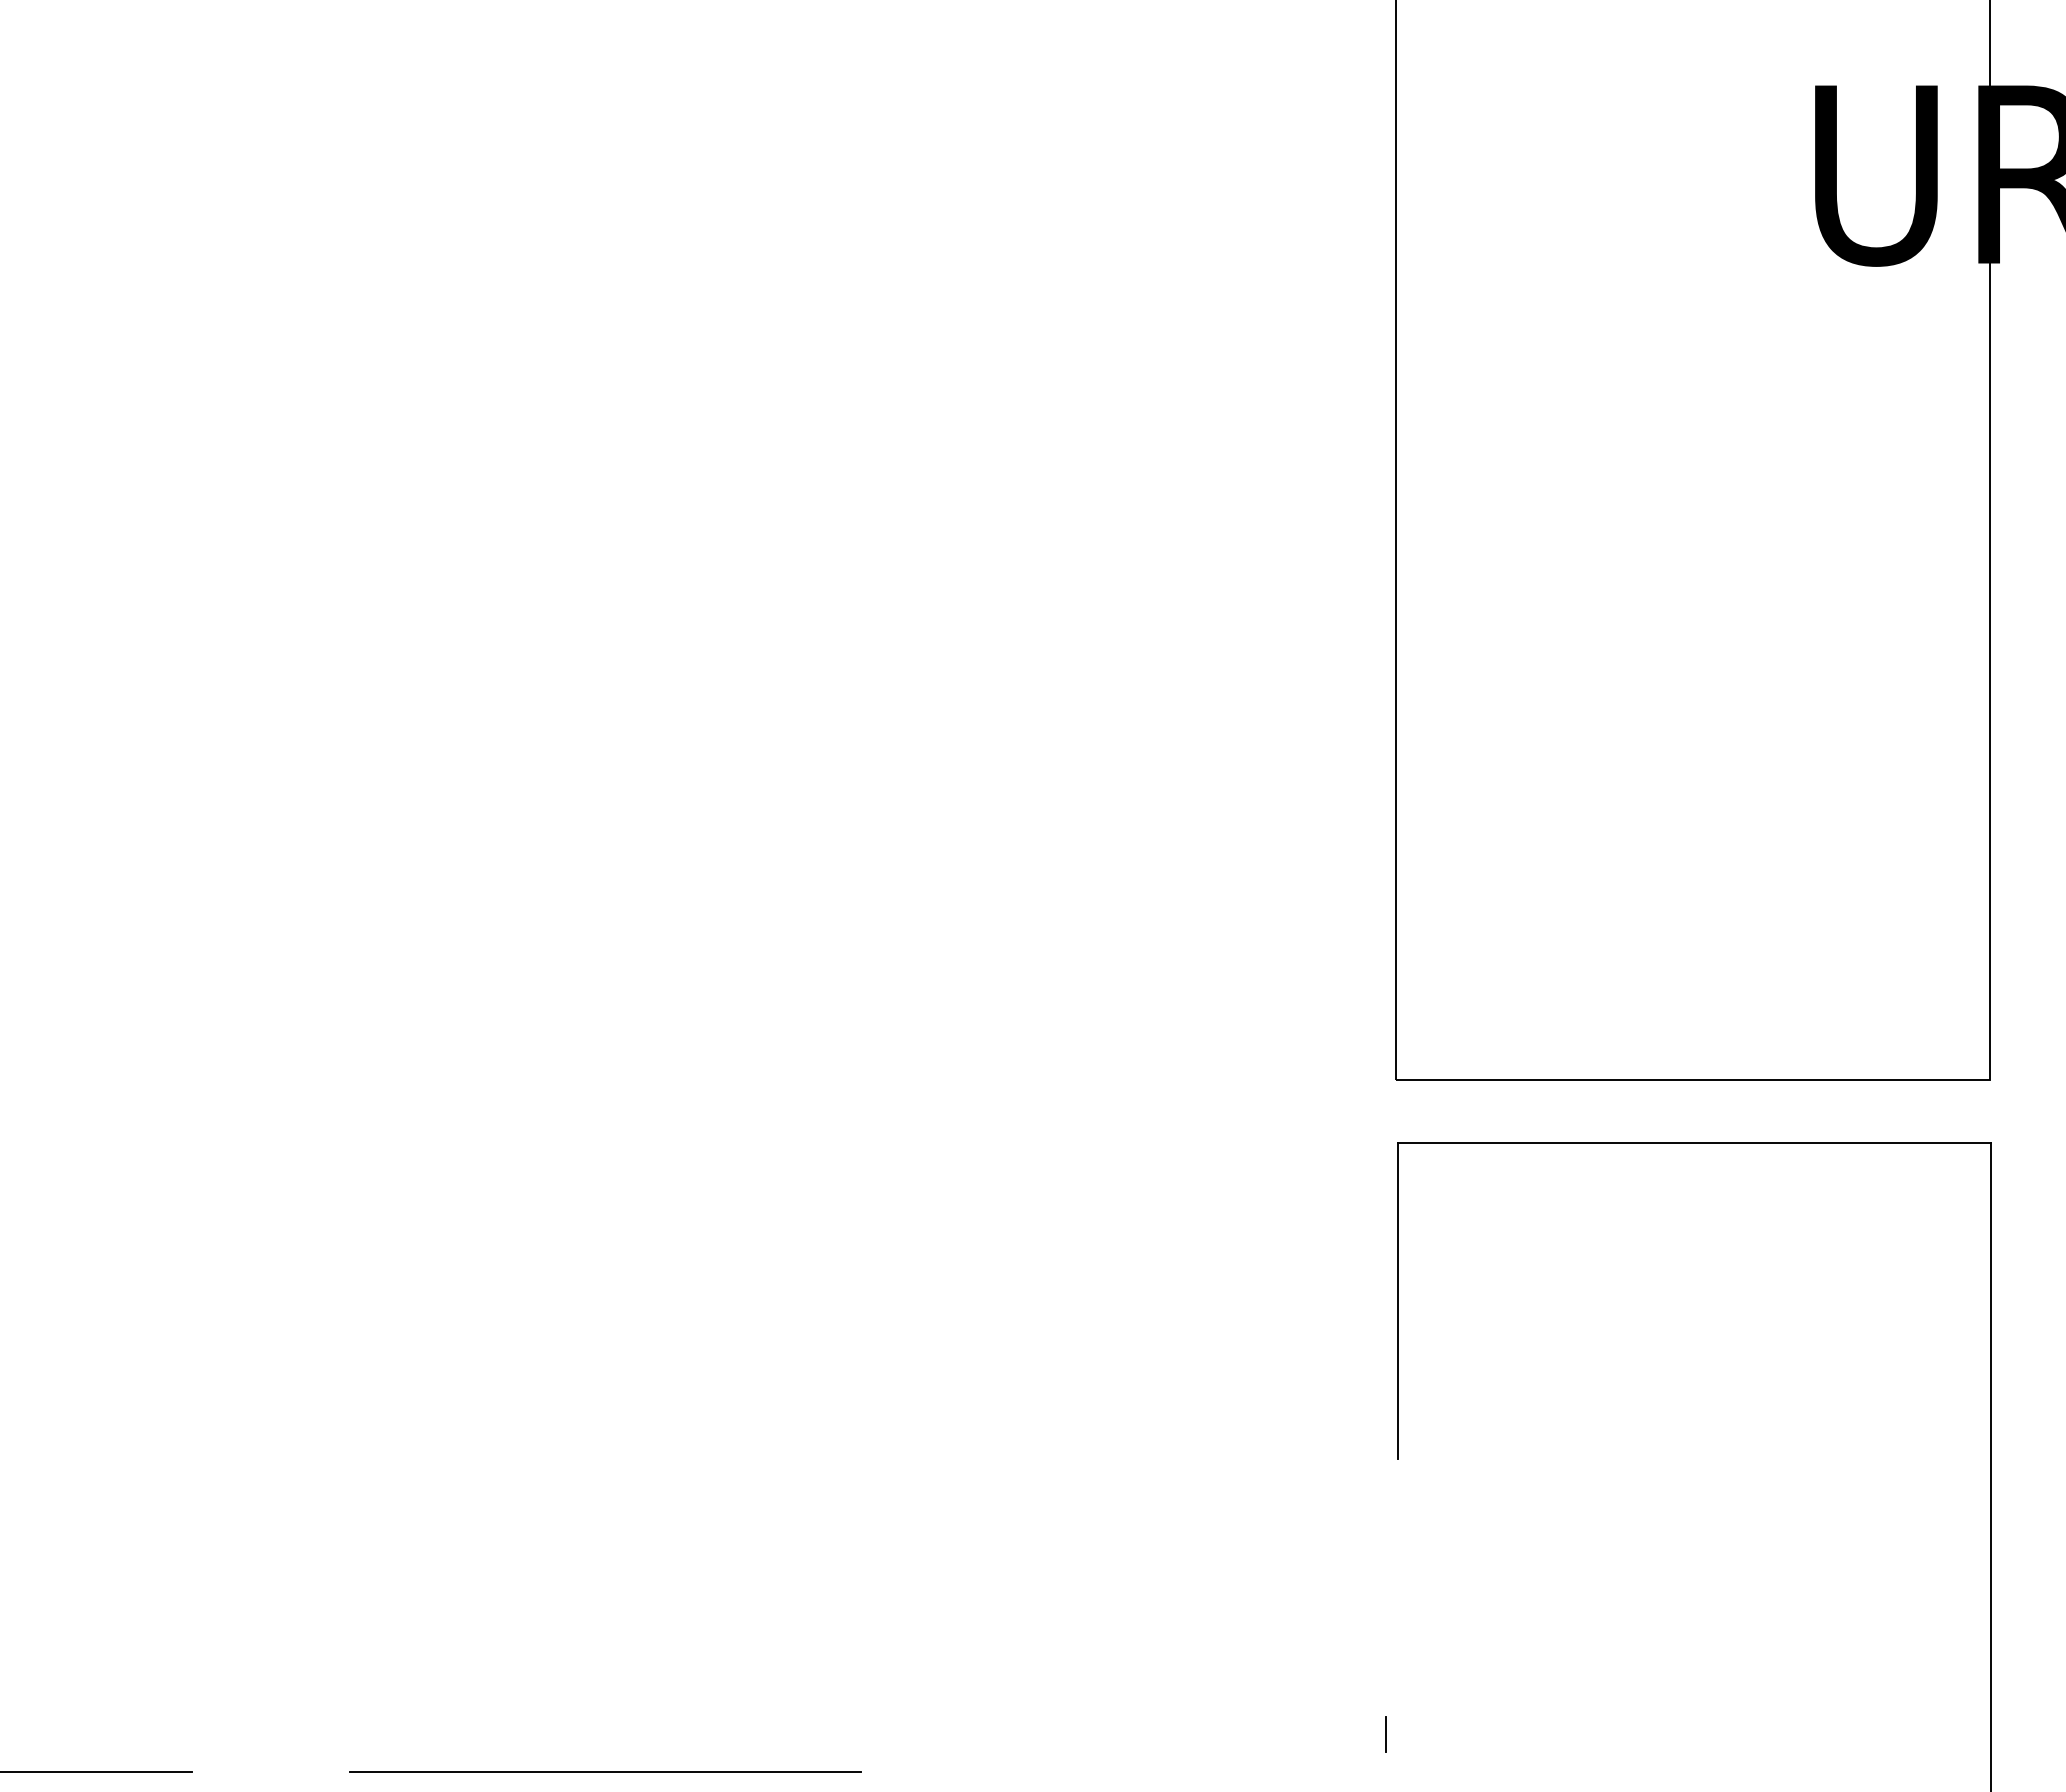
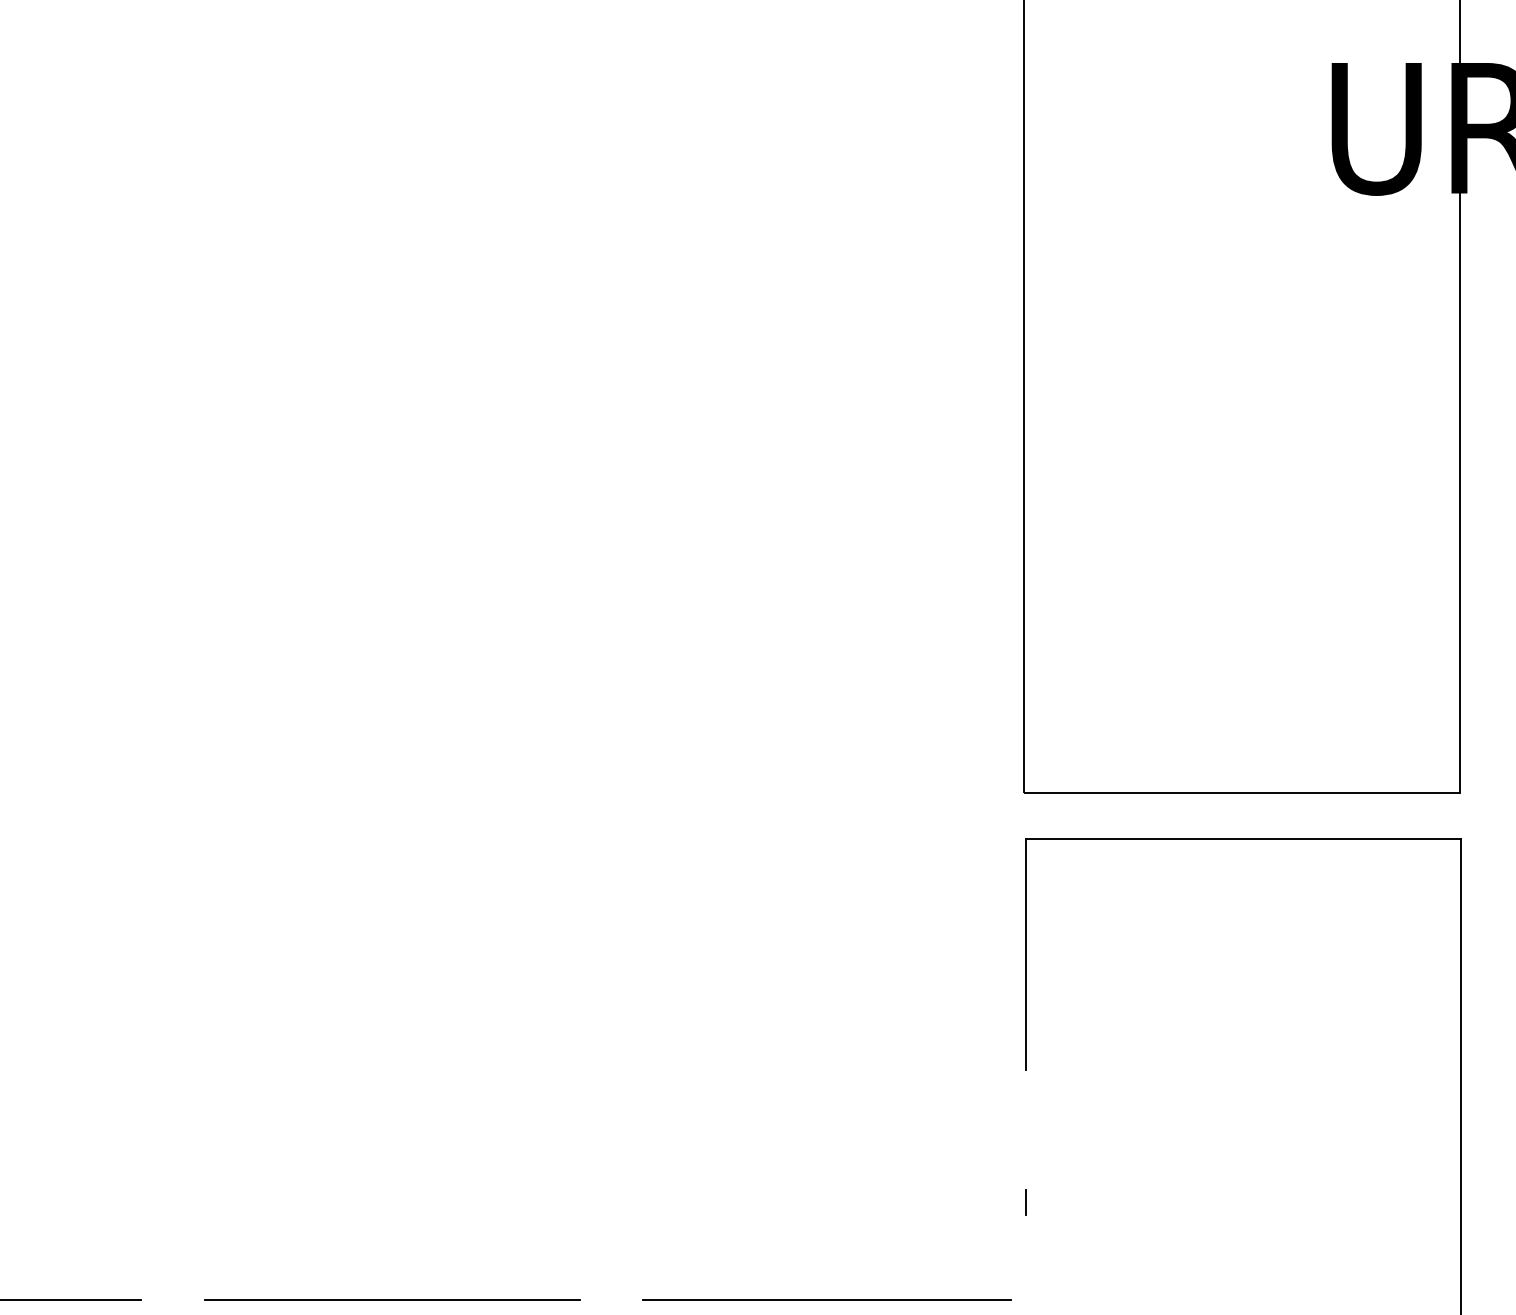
line: (1385, 1734) -> (1025, 1202), moved
line: (605, 1771) -> (392, 1299), moved
line: (1127, 1772) -> (827, 1300), added

